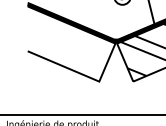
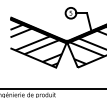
hatch: (66, 45) -> (35, 44), added

